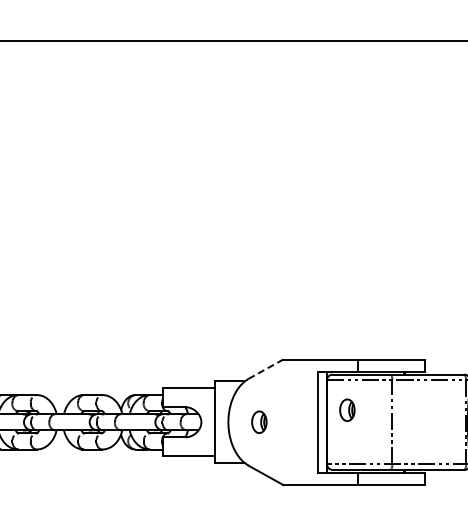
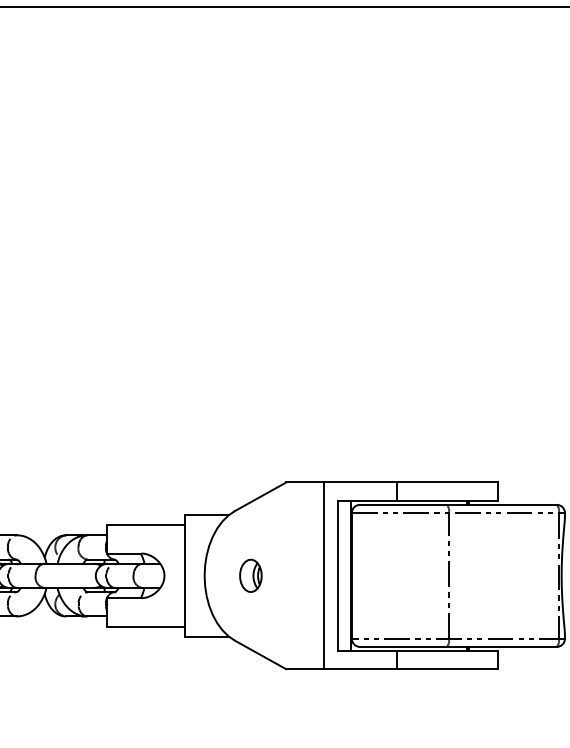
line: (265, 369) -> (260, 497), dashed -> solid
part: (347, 409) -> (382, 556), removed
line: (308, 421) -> (324, 574), added

